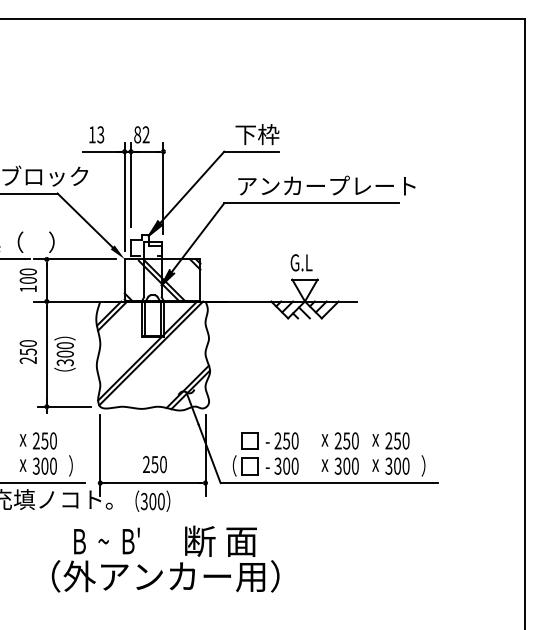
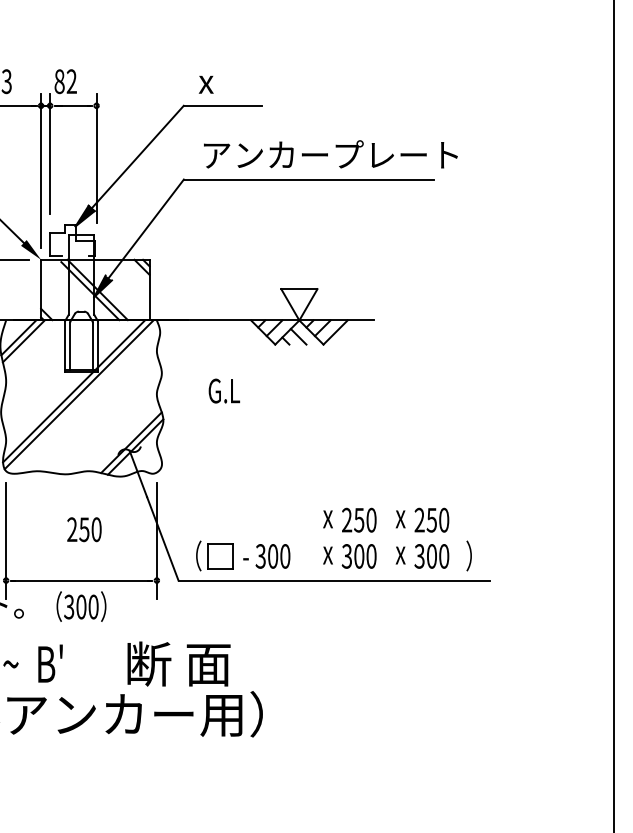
text: (257, 134) -> (231, 81), 下枠 -> x
text: (301, 262) -> (224, 390), moved
part: (269, 440) -> (248, 519), removed
text: (154, 464) -> (83, 529), moved

